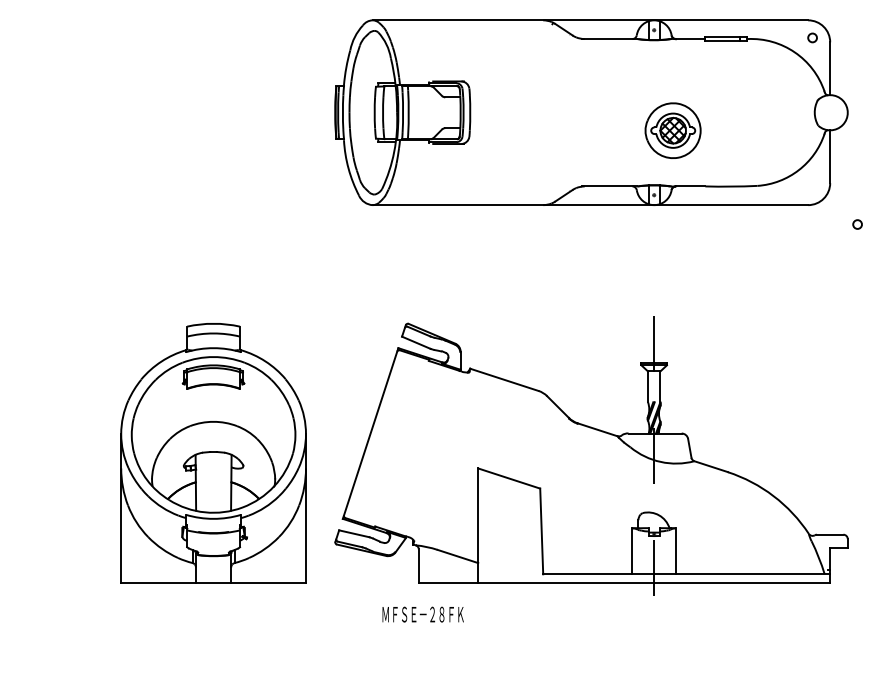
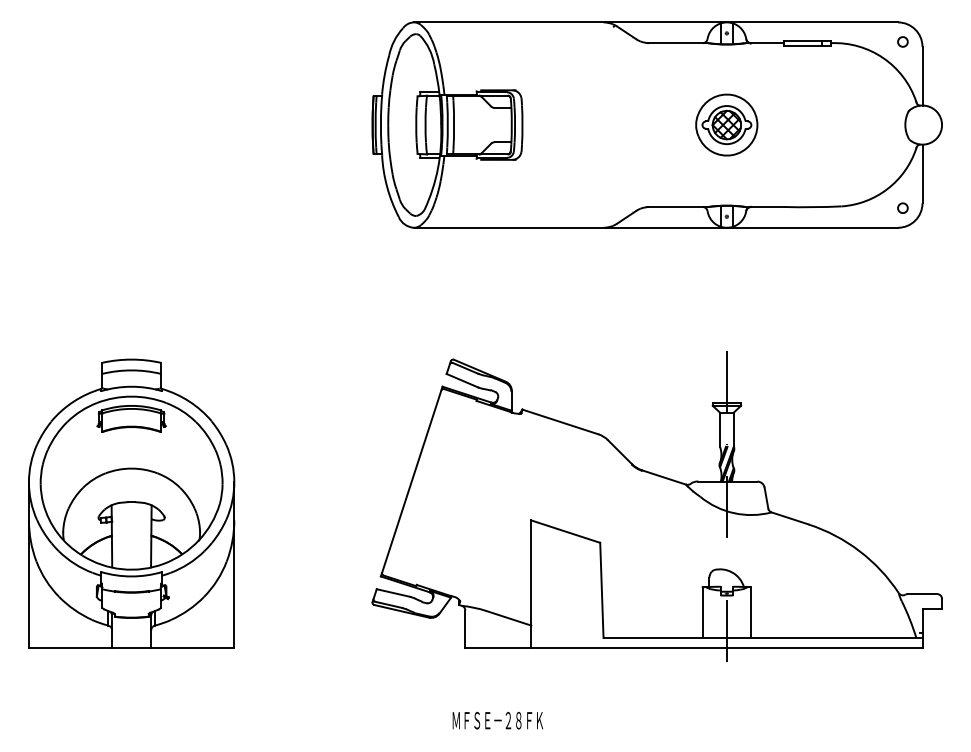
part: (672, 130) -> (726, 124), moved
circle: (857, 224) -> (902, 208), moved
part: (213, 453) -> (131, 503), moved
text: (422, 614) -> (497, 720), moved

